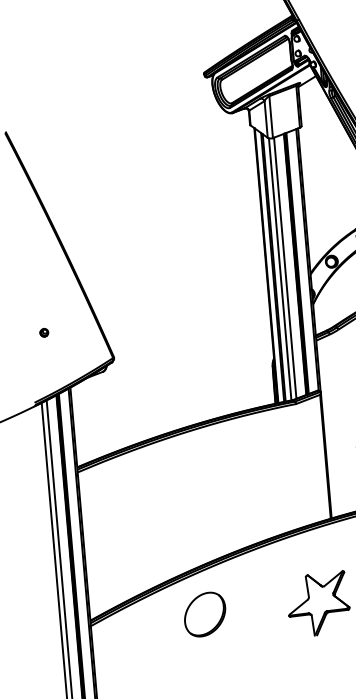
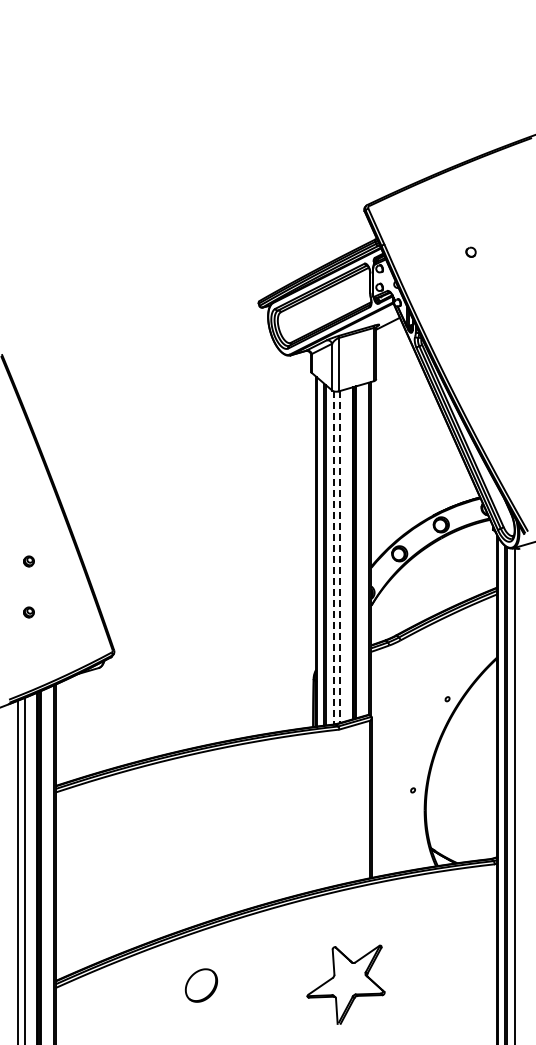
line: (285, 268) -> (340, 557), solid -> dashed
line: (280, 269) -> (333, 557), solid -> dashed
part: (40, 292) -> (28, 561), added
part: (205, 614) -> (201, 985), size x0.6

